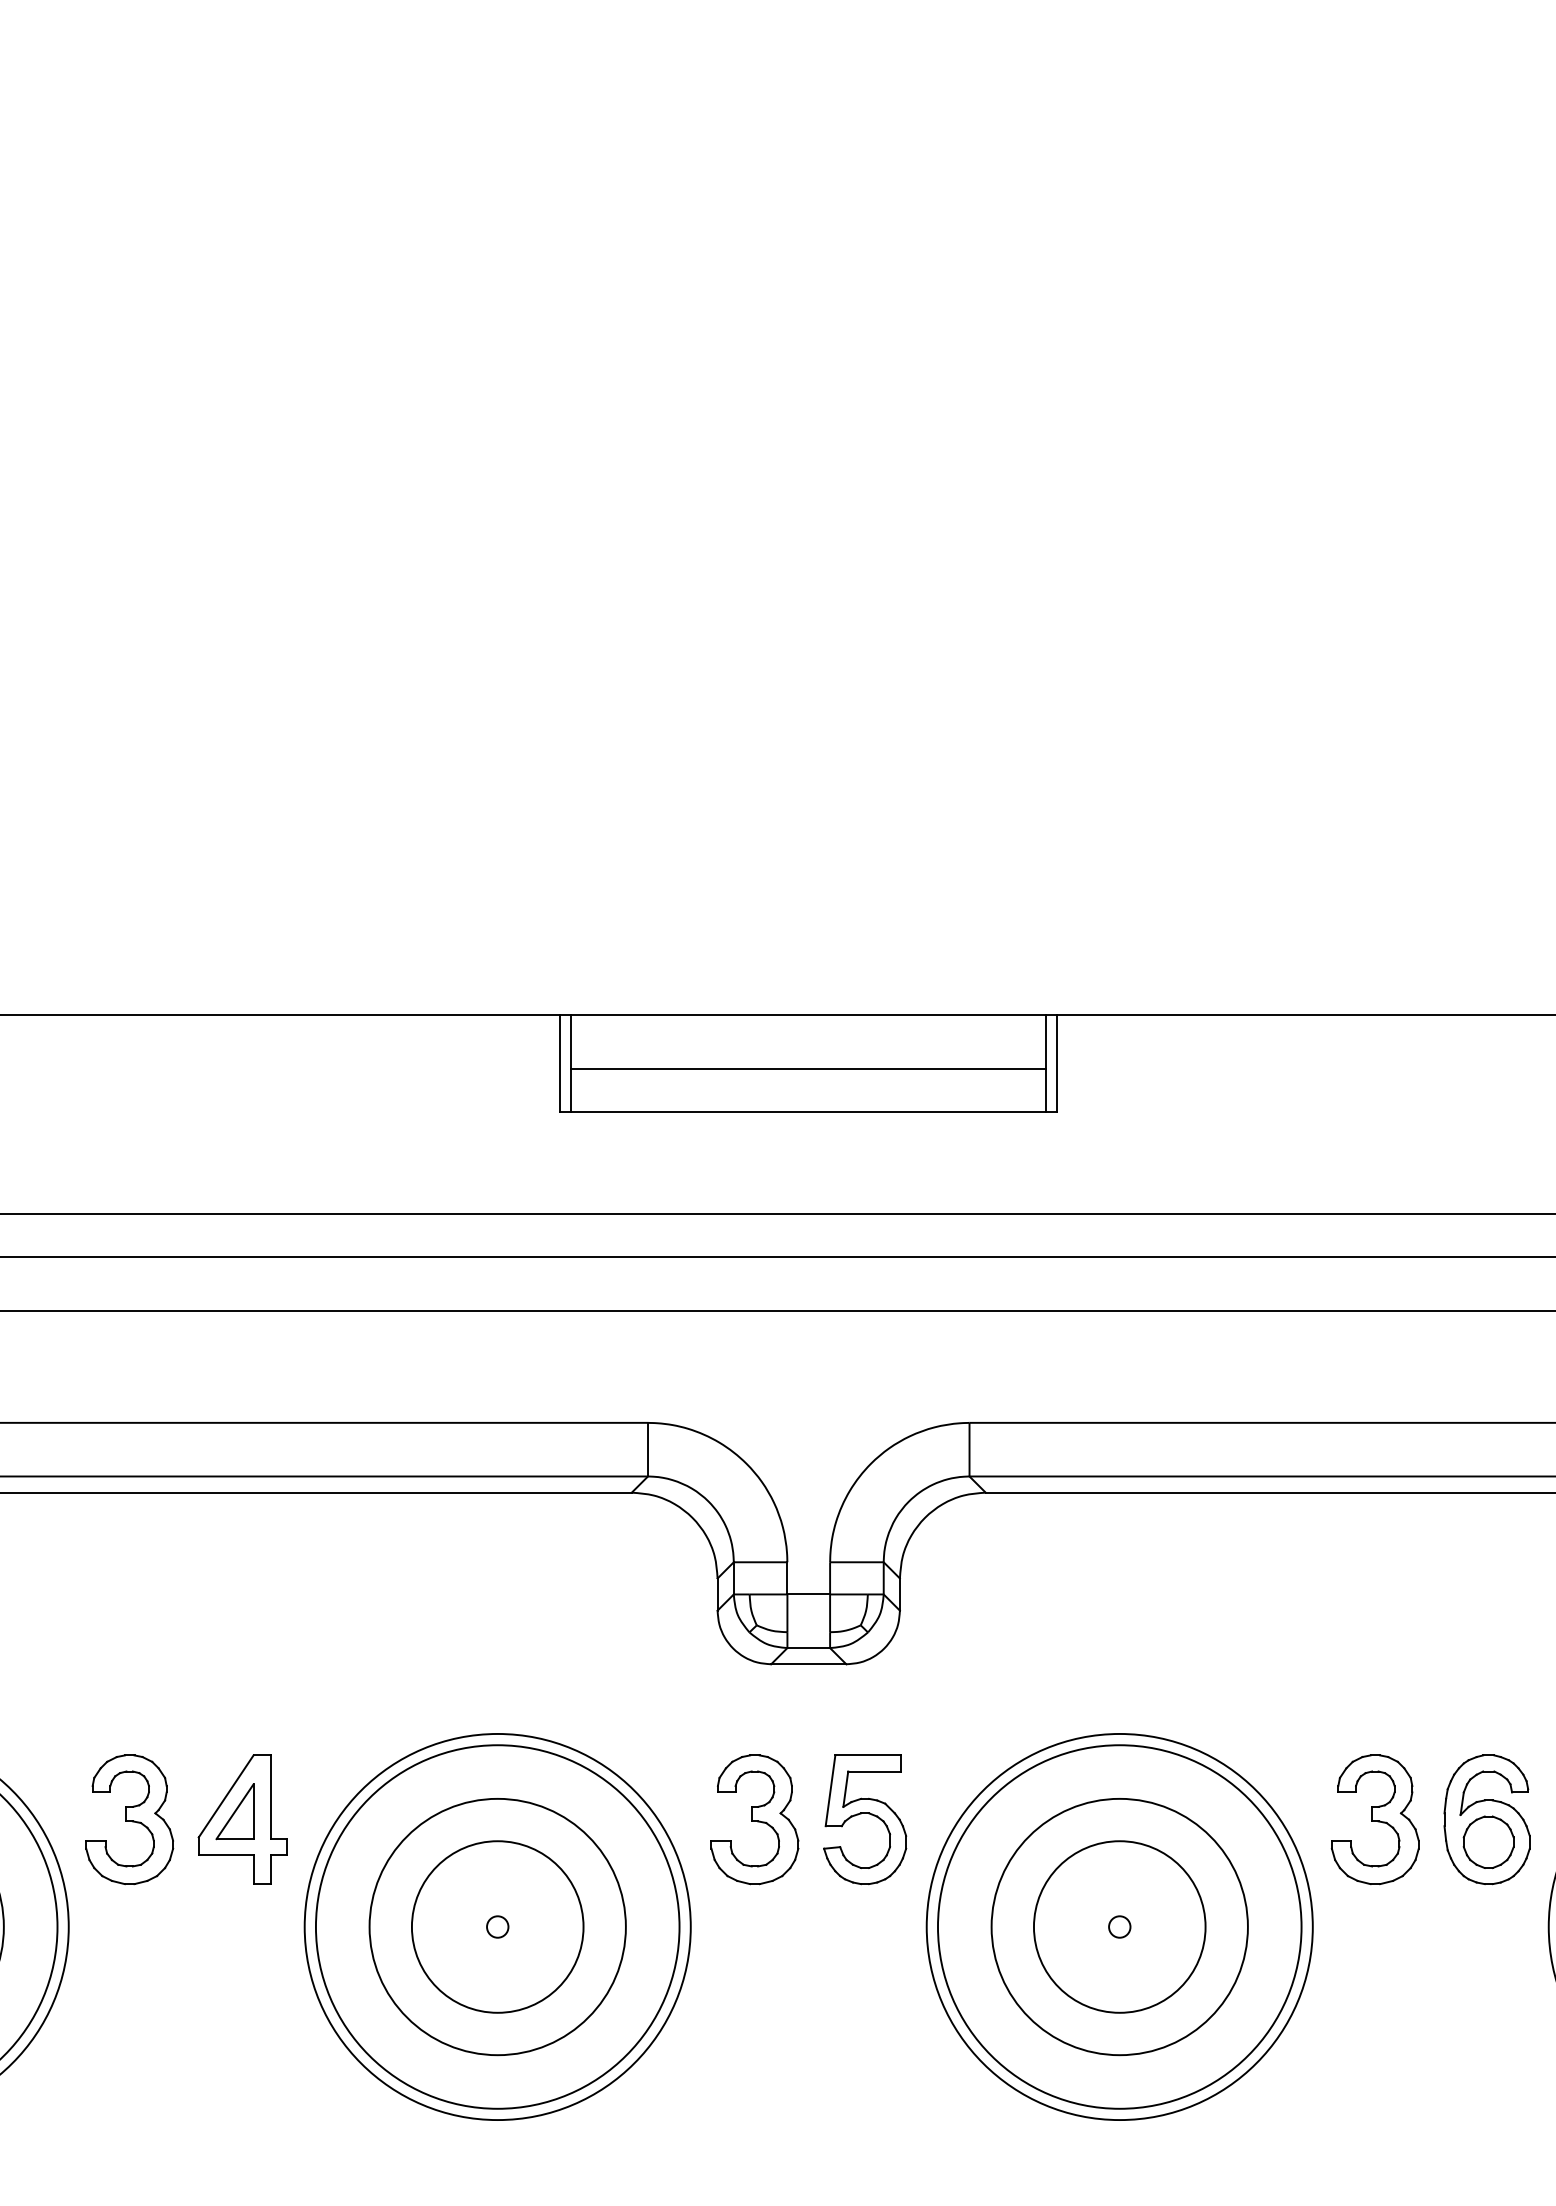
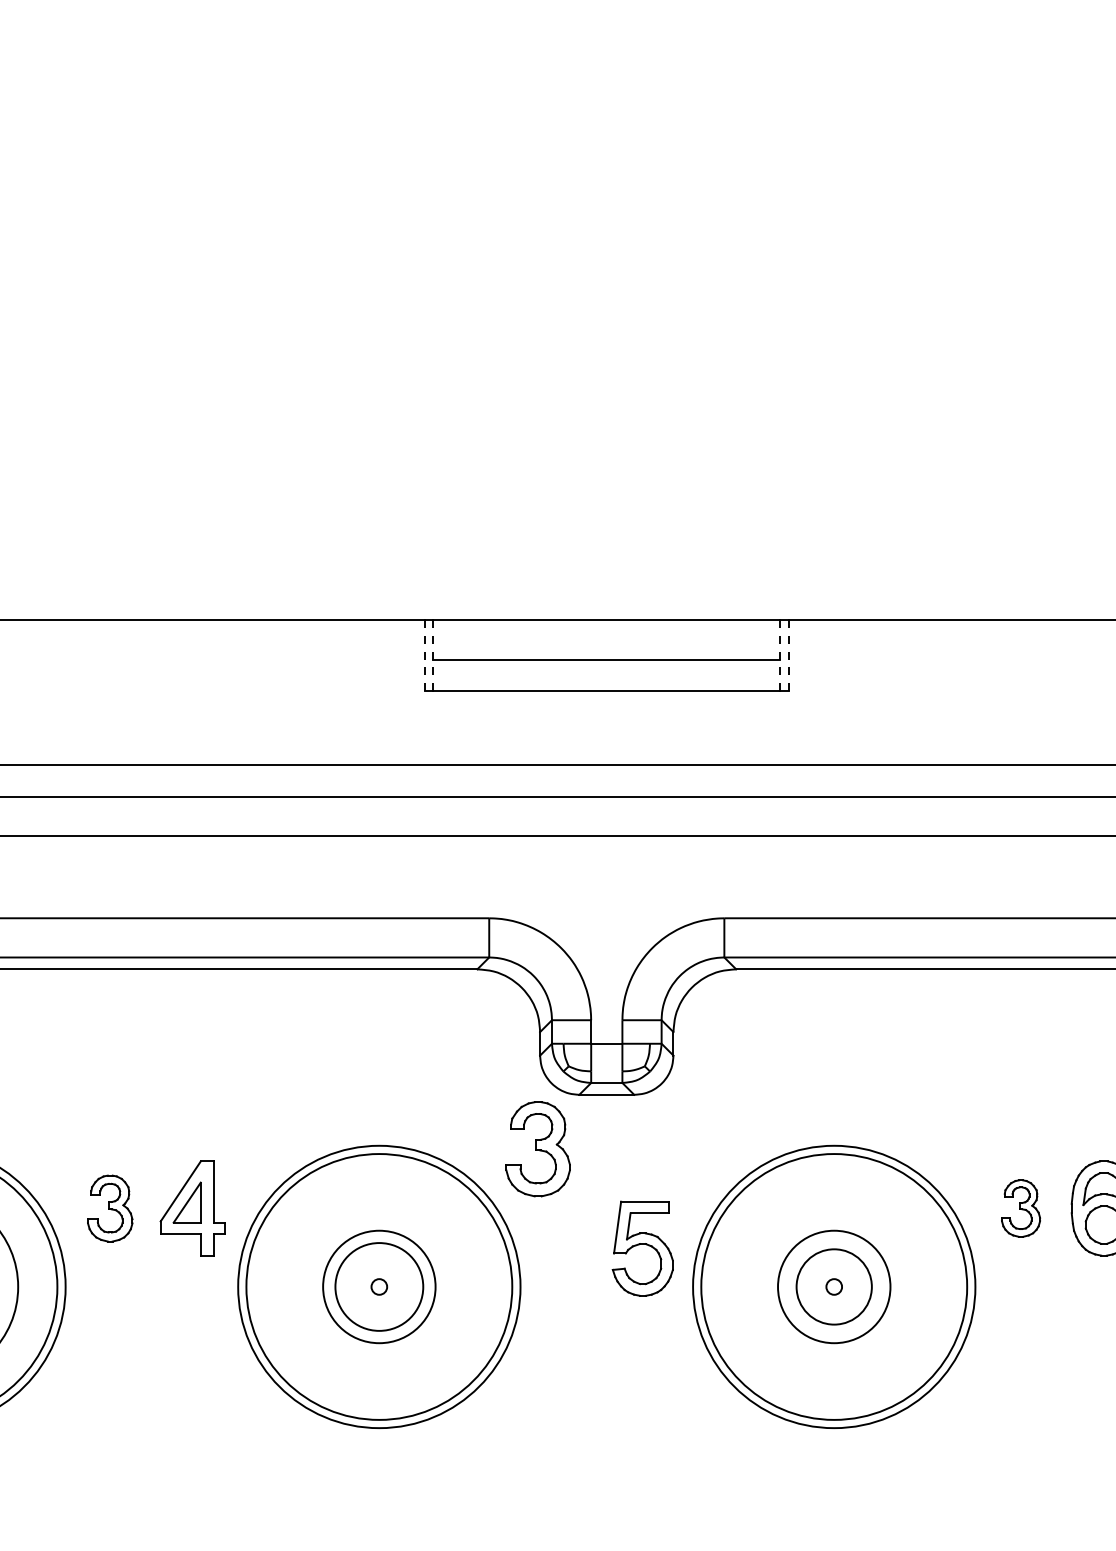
line: (560, 1063) -> (425, 655), solid -> dashed
line: (1046, 1063) -> (780, 655), solid -> dashed
line: (571, 1064) -> (433, 656), solid -> dashed
line: (1057, 1064) -> (788, 656), solid -> dashed
part: (129, 1819) -> (110, 1208), size x0.7
part: (754, 1819) -> (537, 1149), moved
part: (865, 1819) -> (643, 1248), moved
part: (1374, 1819) -> (1020, 1208), size x0.6
circle: (497, 1926) -> (379, 1286), size x0.6
circle: (497, 1926) -> (379, 1286), size x0.7
circle: (1119, 1926) -> (834, 1286), size x0.6
circle: (1119, 1926) -> (834, 1286), size x0.6

